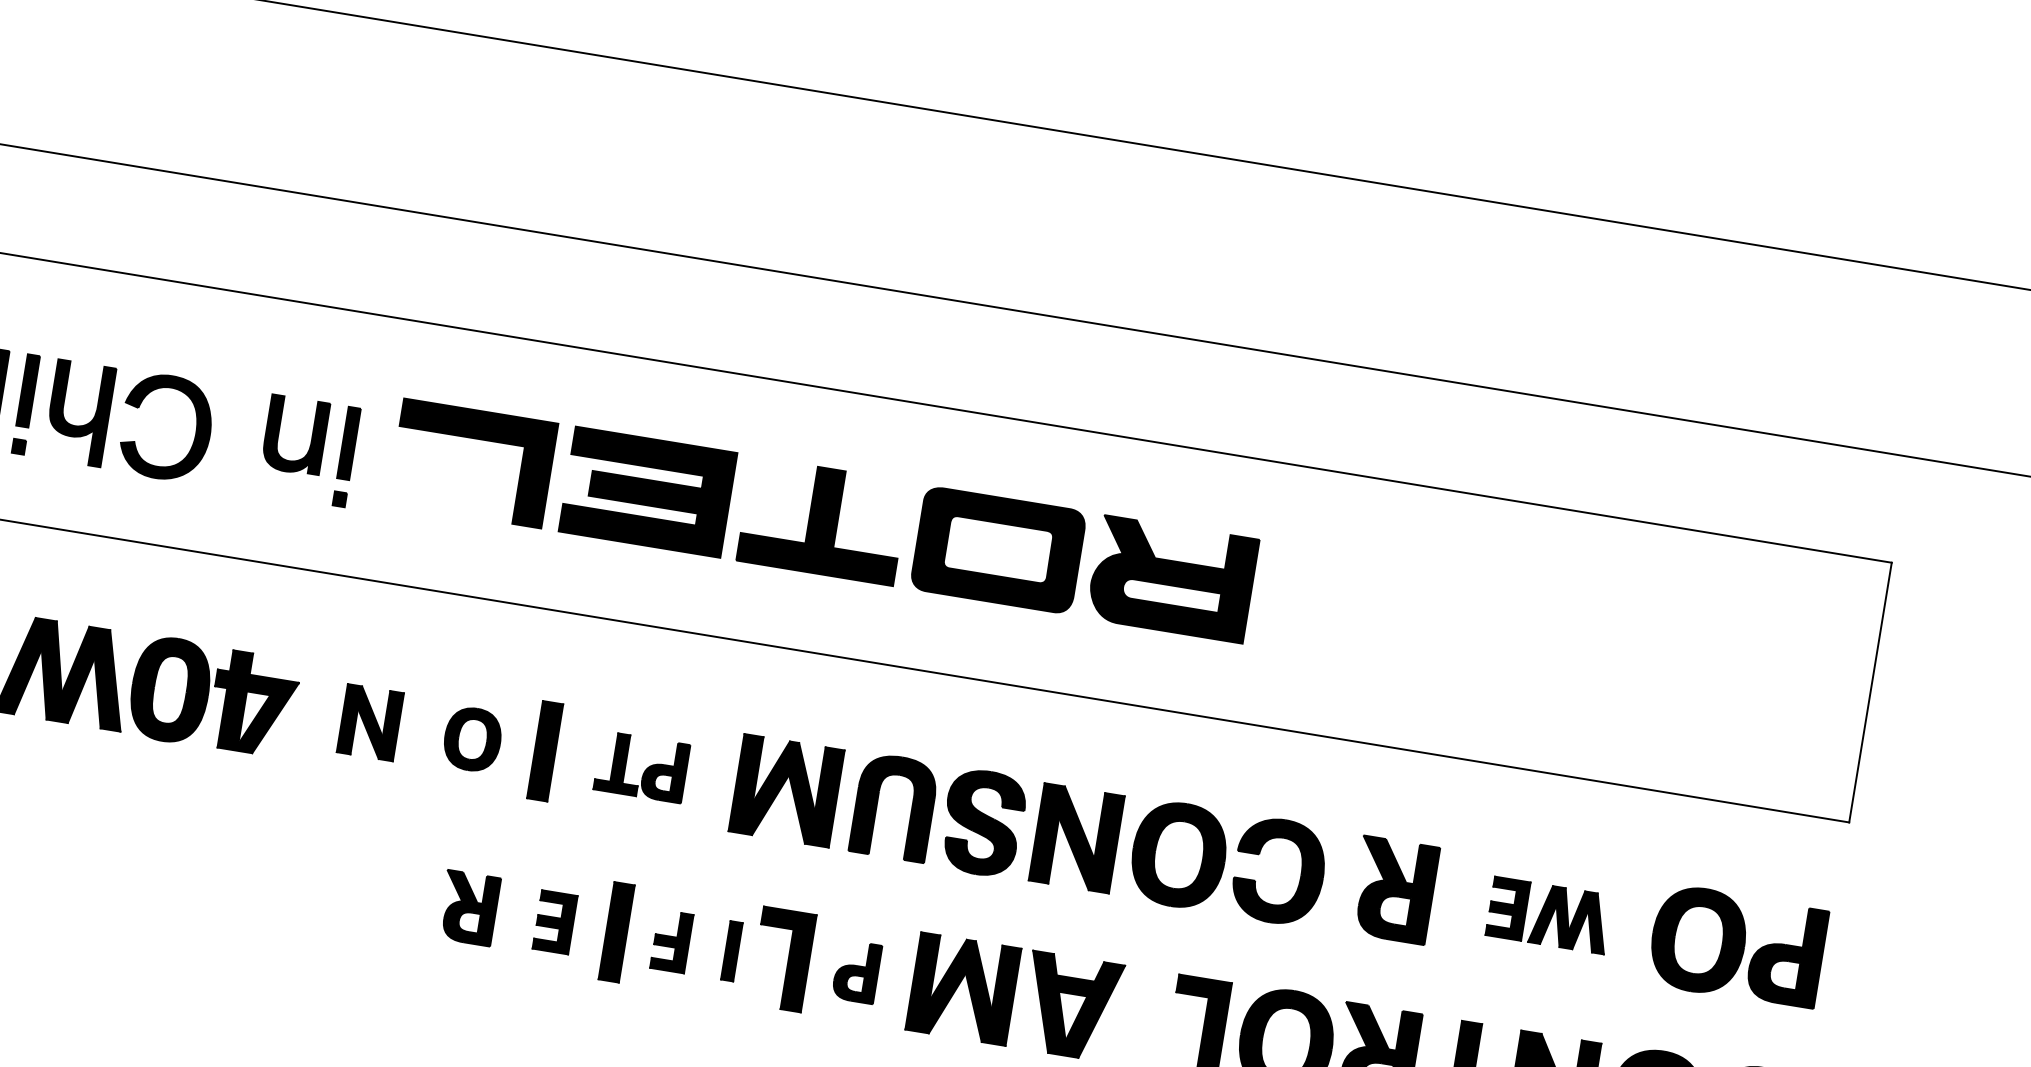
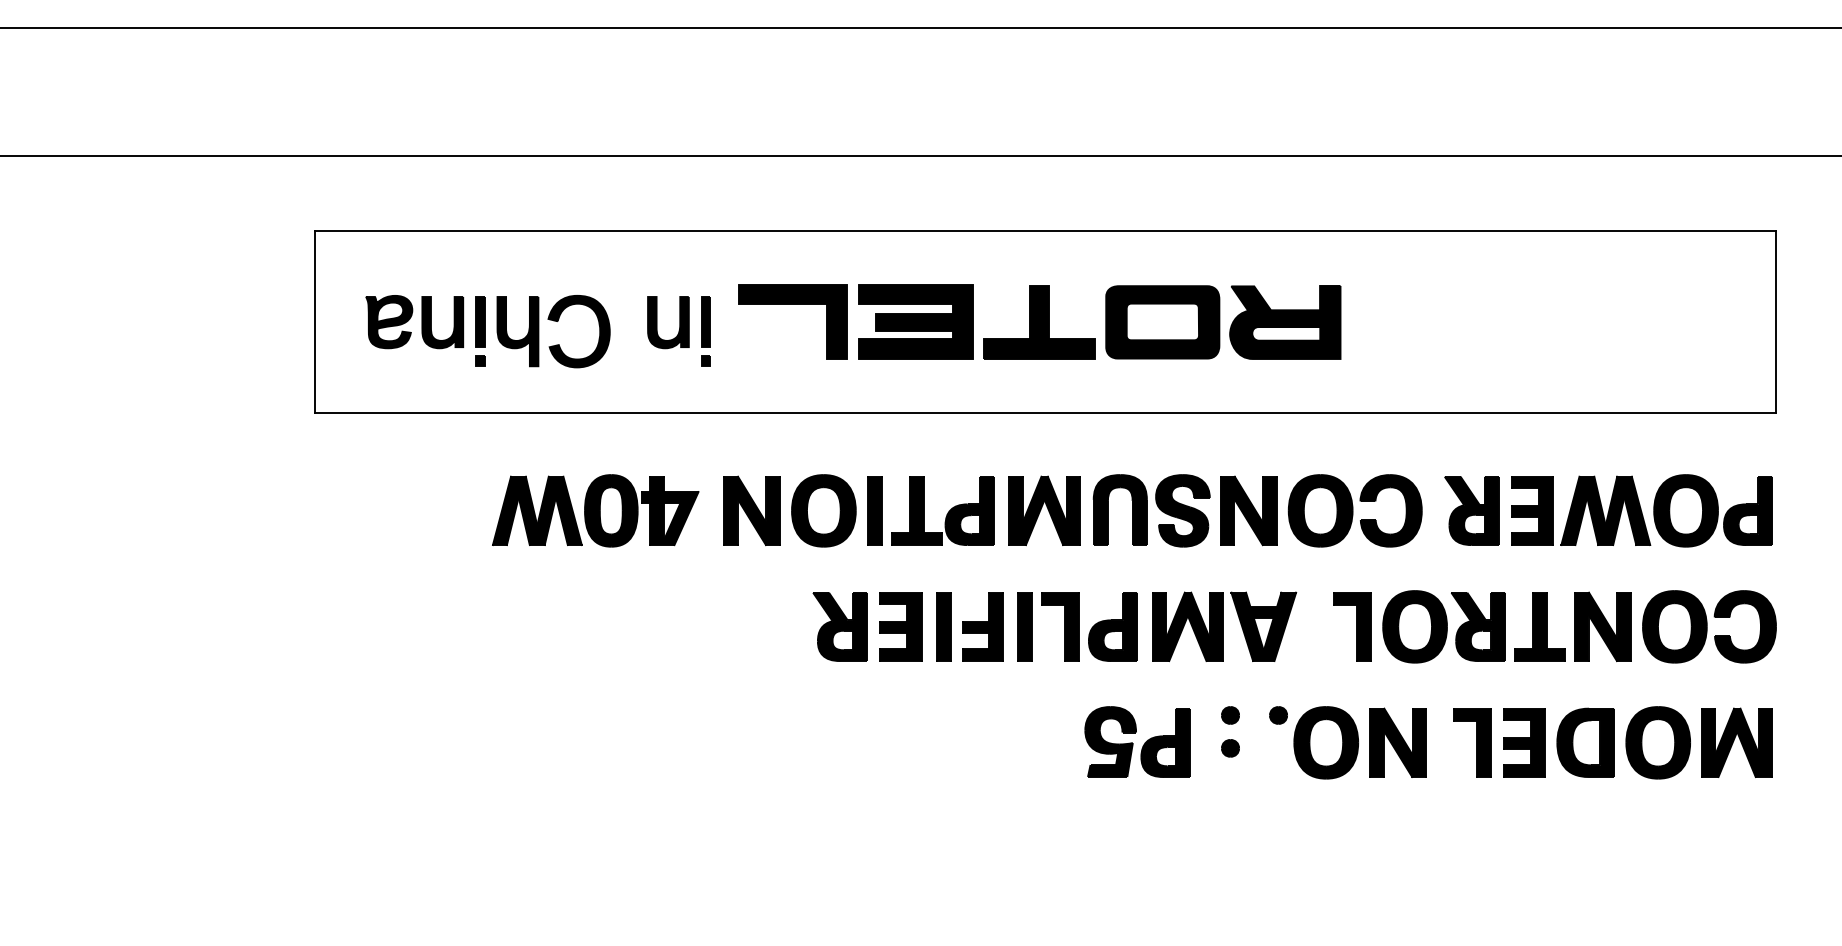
part: (369, 722) -> (751, 510), size x1.43
part: (472, 738) -> (823, 510), size x1.67
part: (641, 766) -> (942, 510), size x1.67
part: (467, 907) -> (839, 626), size x1.43
part: (1550, 915) -> (1581, 510), size x1.67
part: (554, 921) -> (900, 626), size x1.67
part: (671, 940) -> (982, 626), size x1.67
part: (731, 950) -> (1024, 626), size x1.67
part: (856, 971) -> (1112, 626), size x1.67

